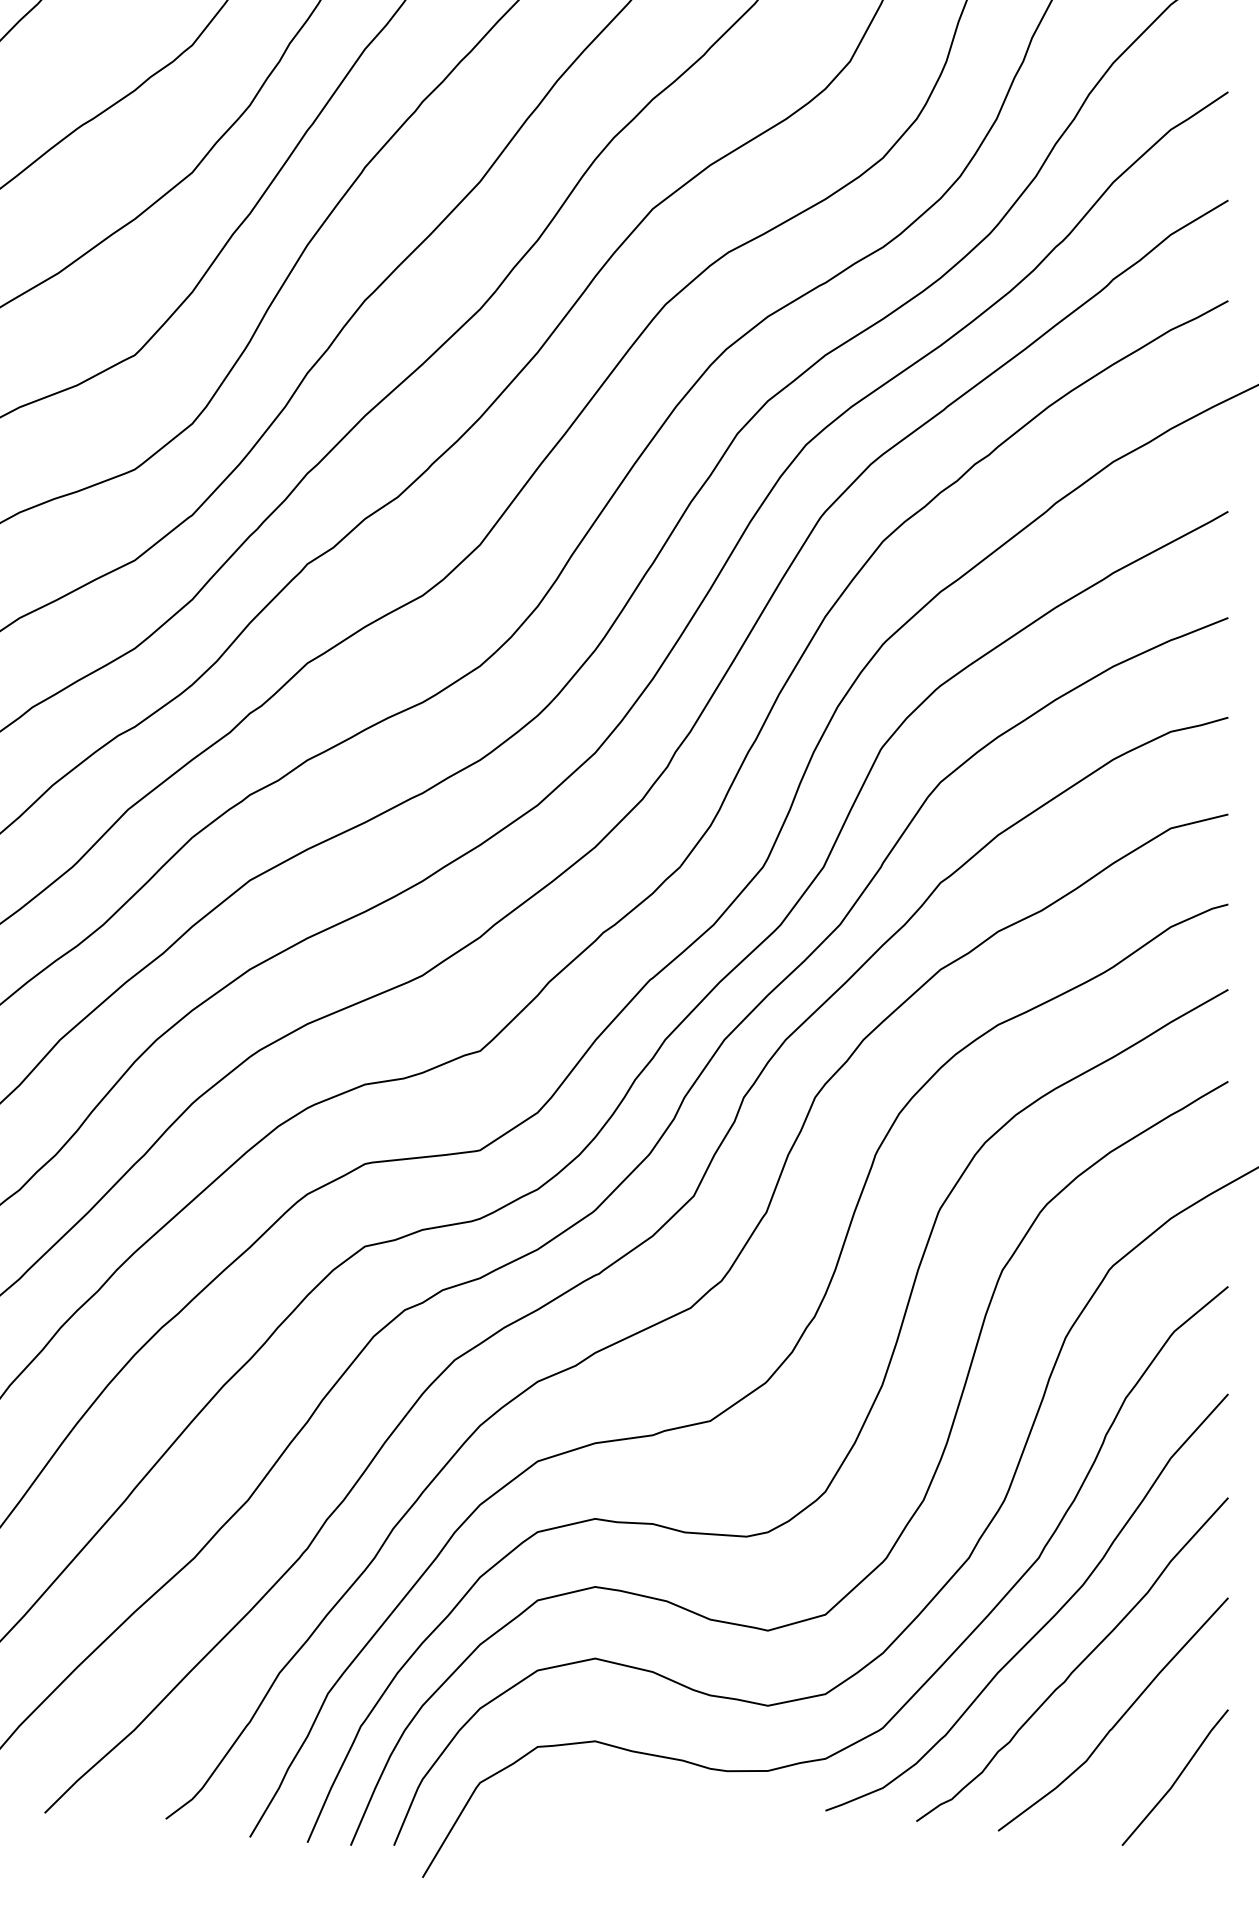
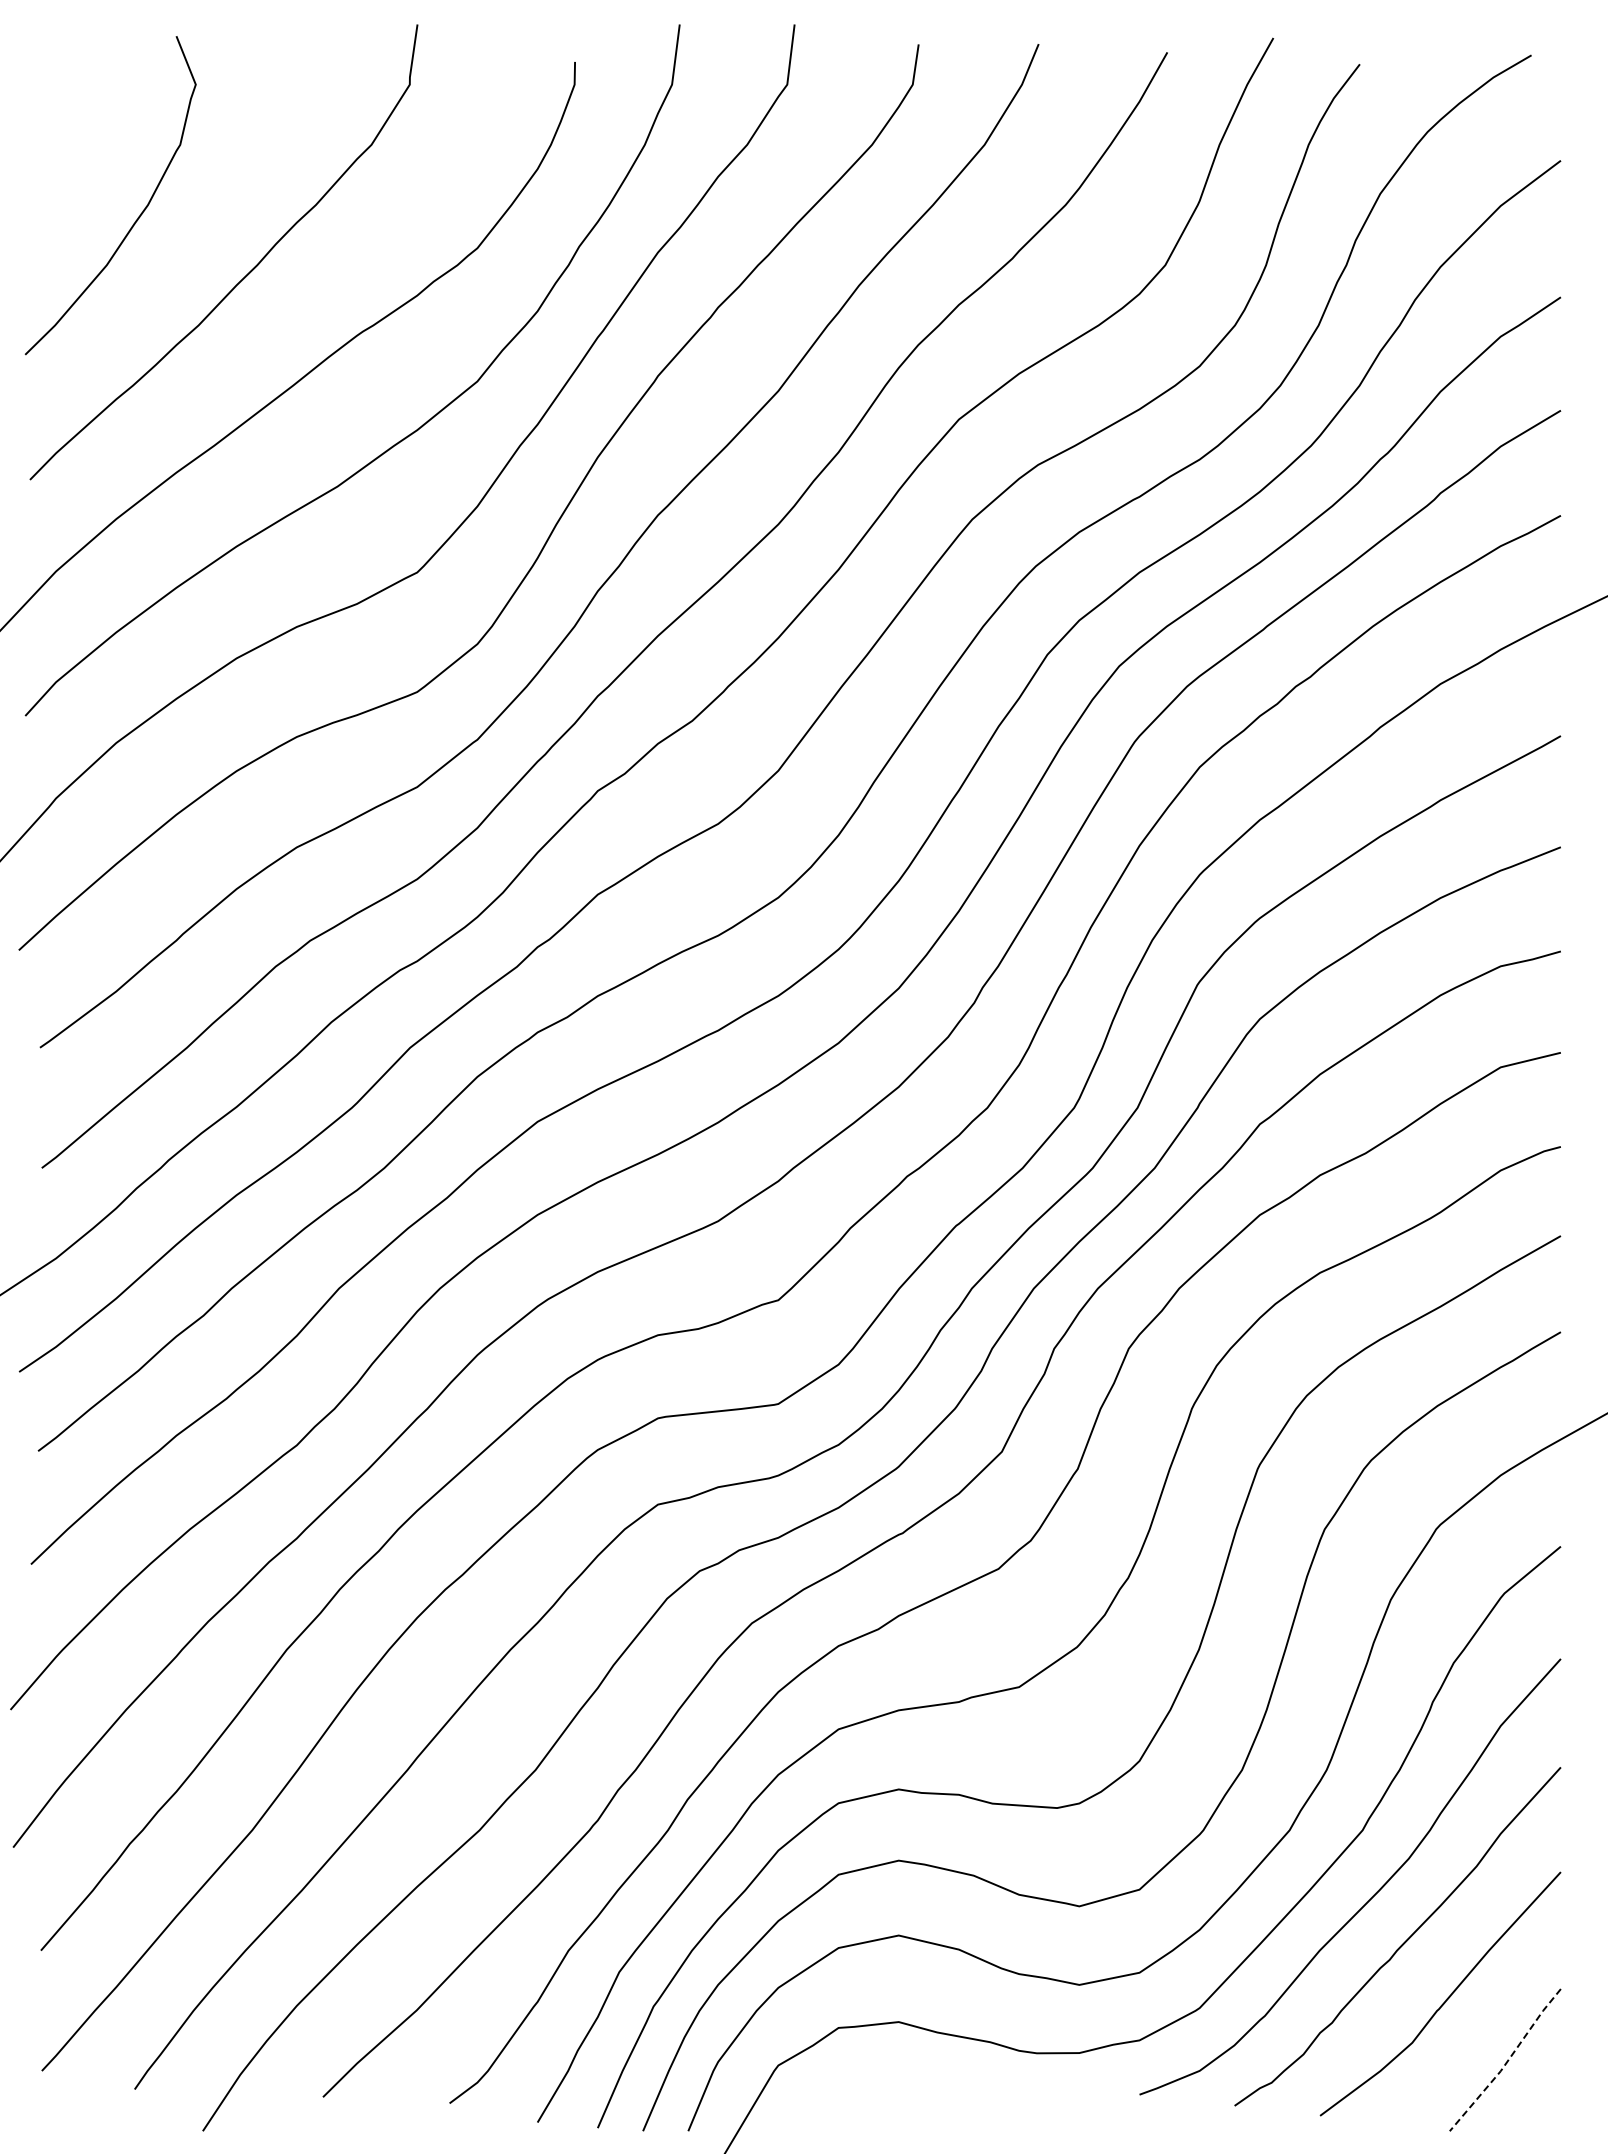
line: (1177, 1779) -> (1507, 2061), solid -> dashed

